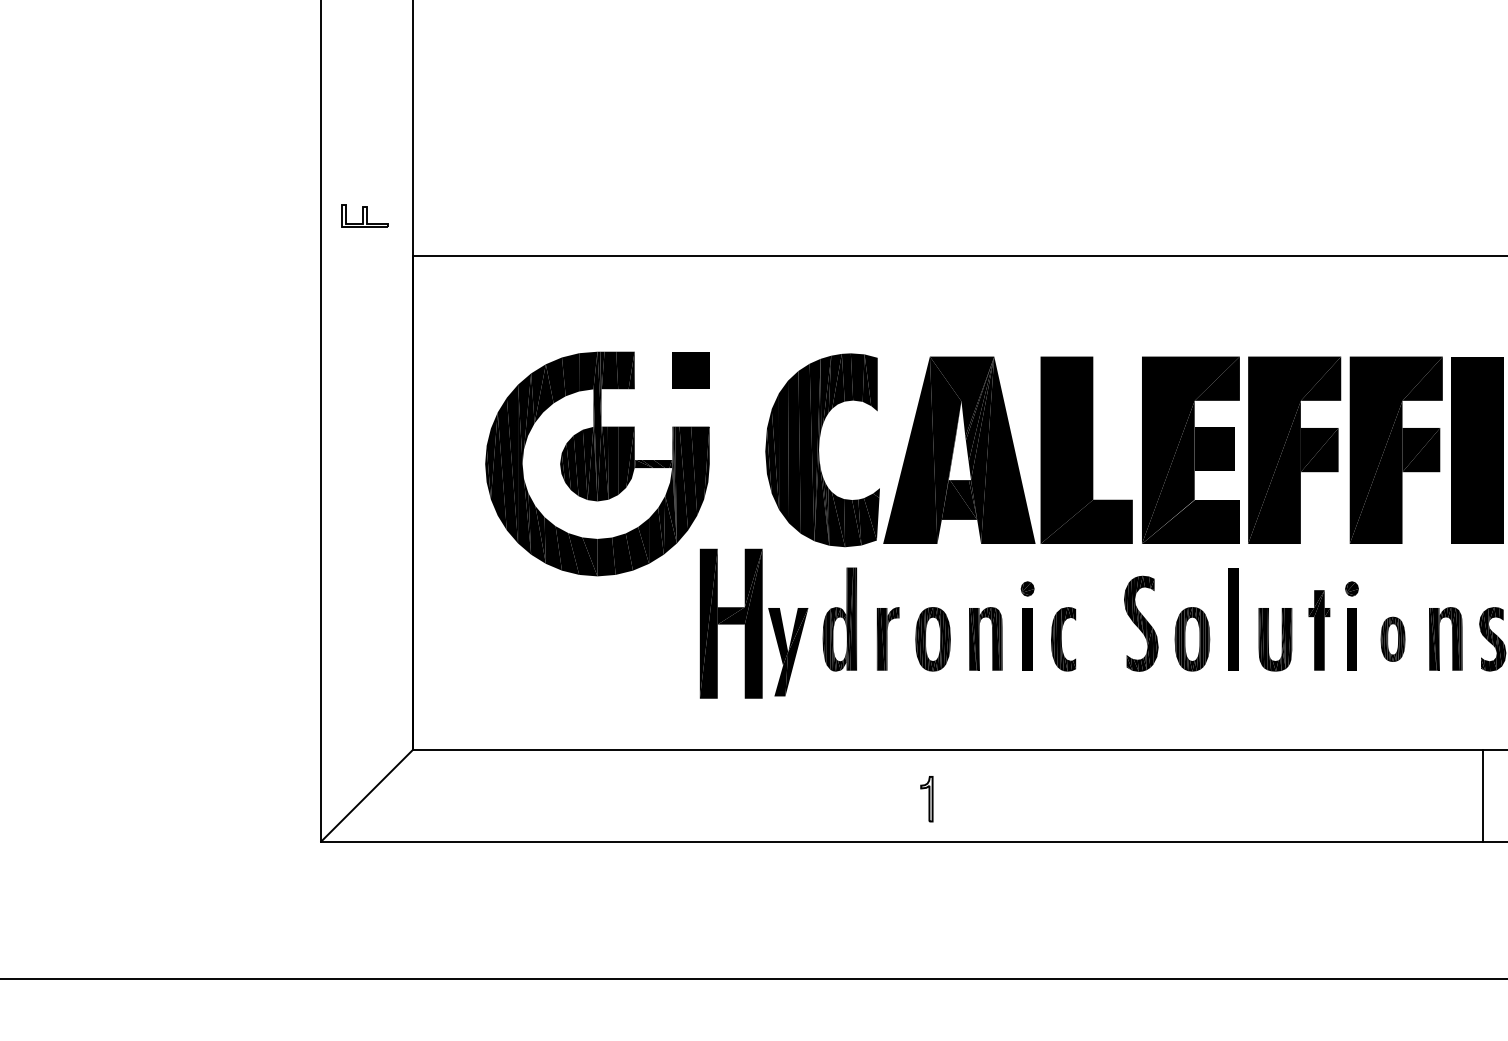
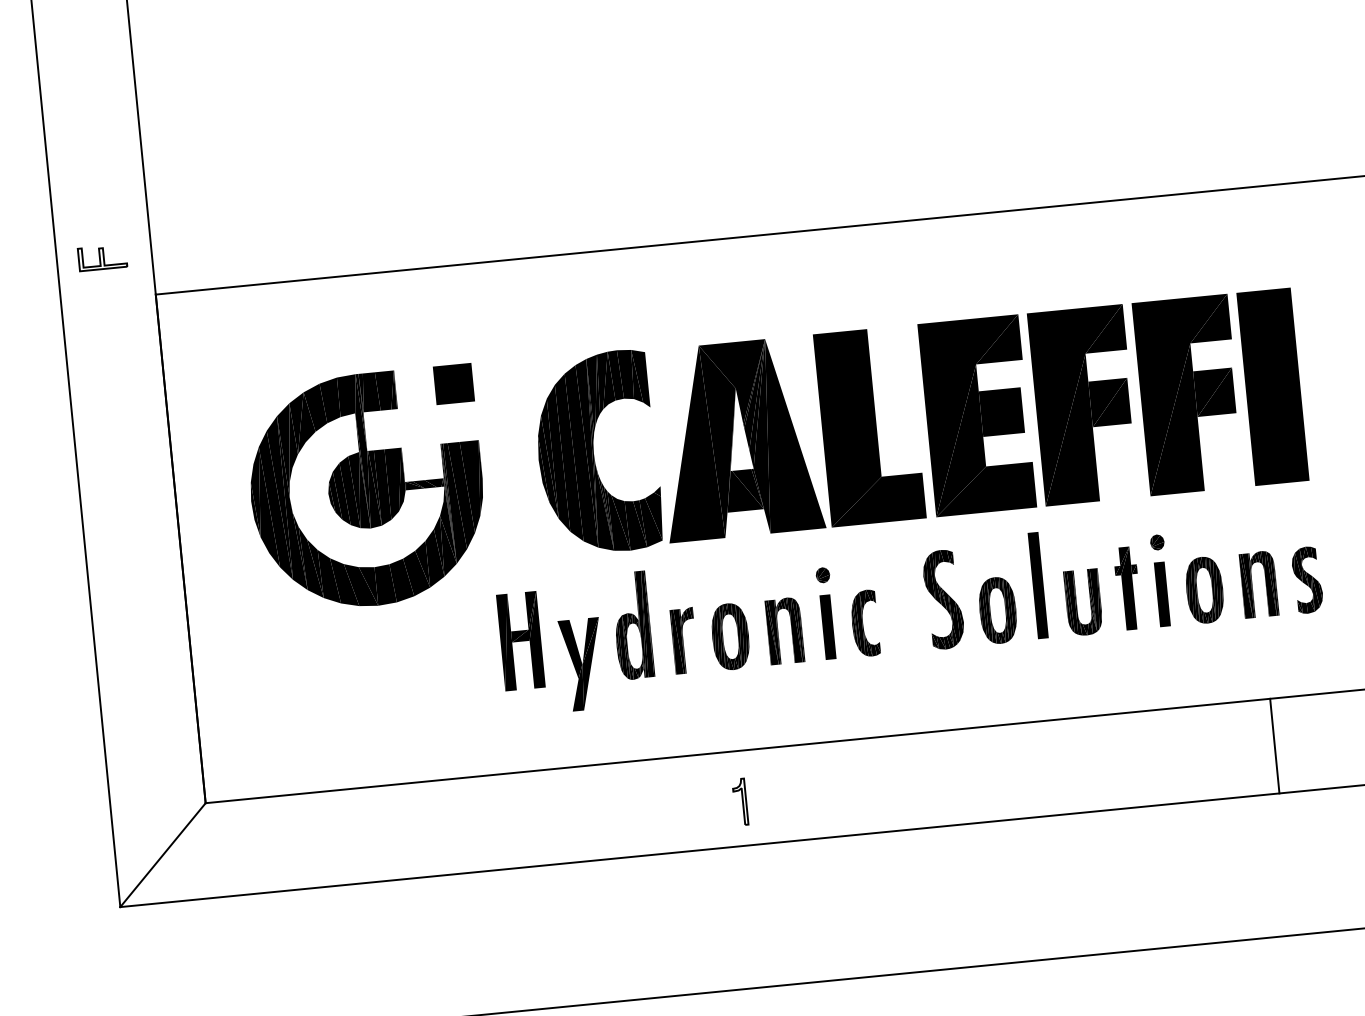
part: (730, 623) -> (520, 640), size x0.62
part: (1392, 639) -> (1204, 590), size x1.43
line: (1482, 795) -> (1274, 745), moved

